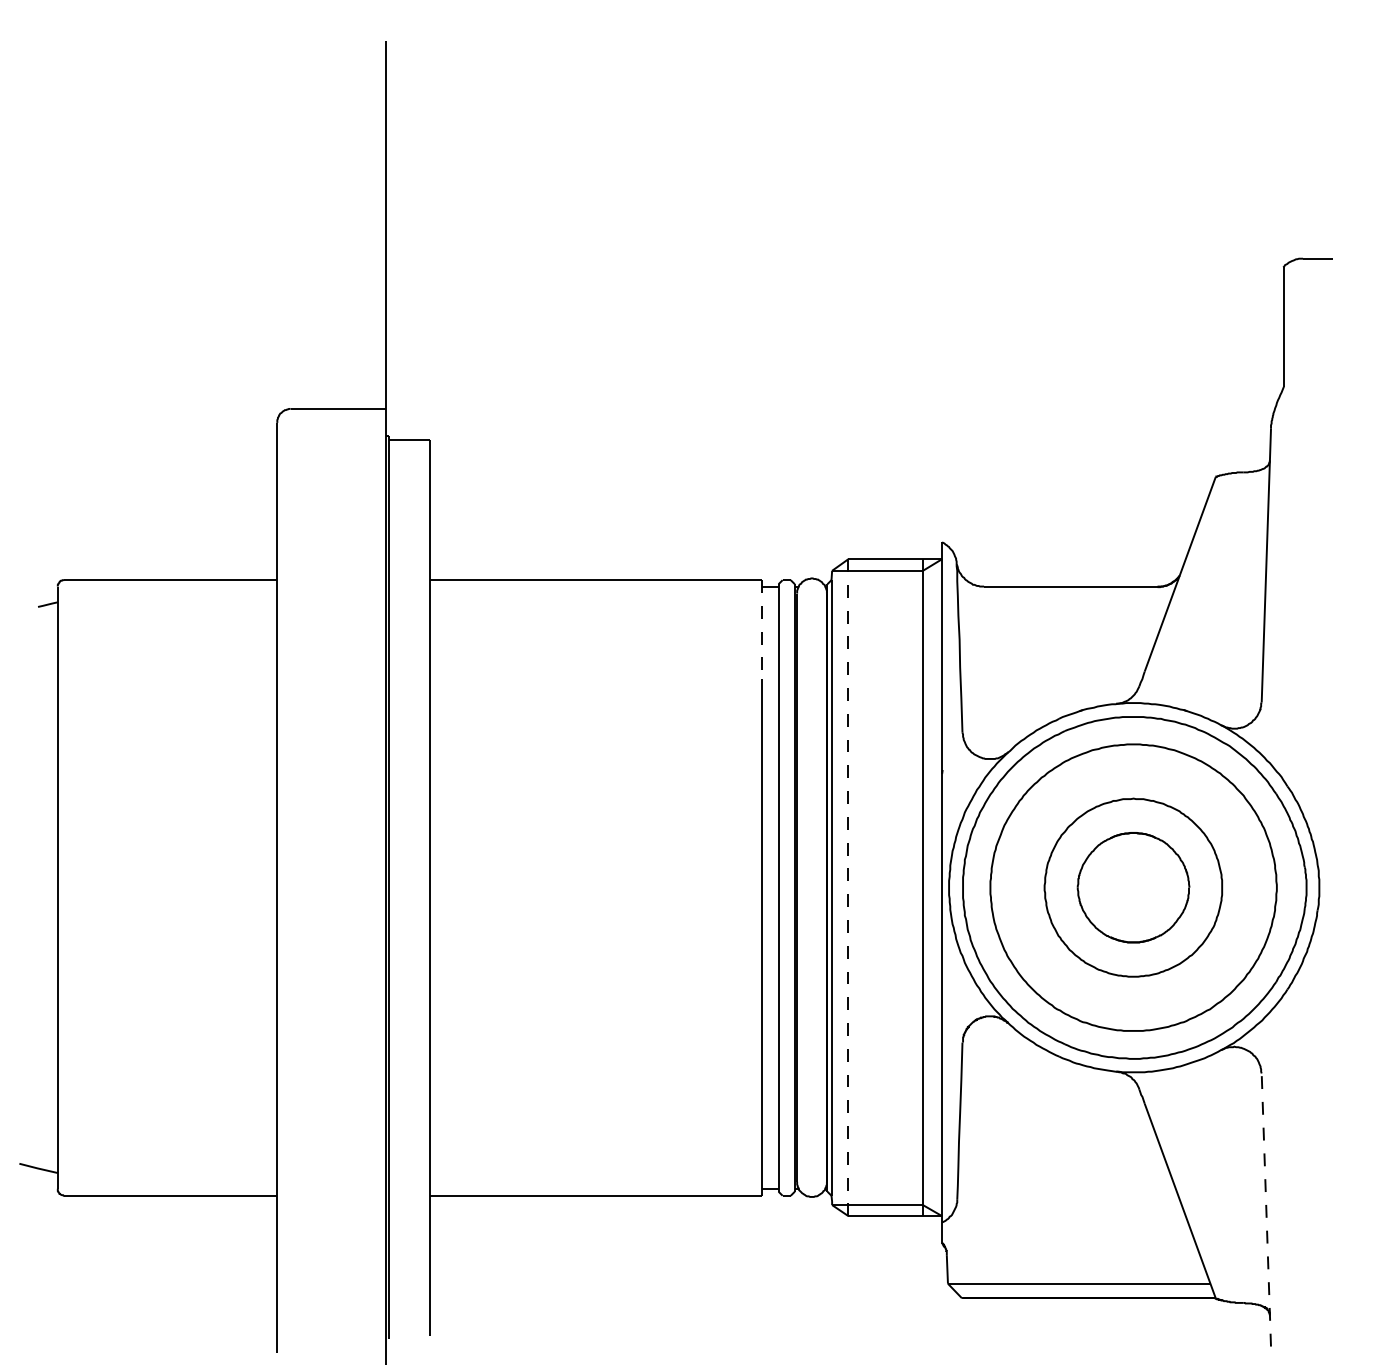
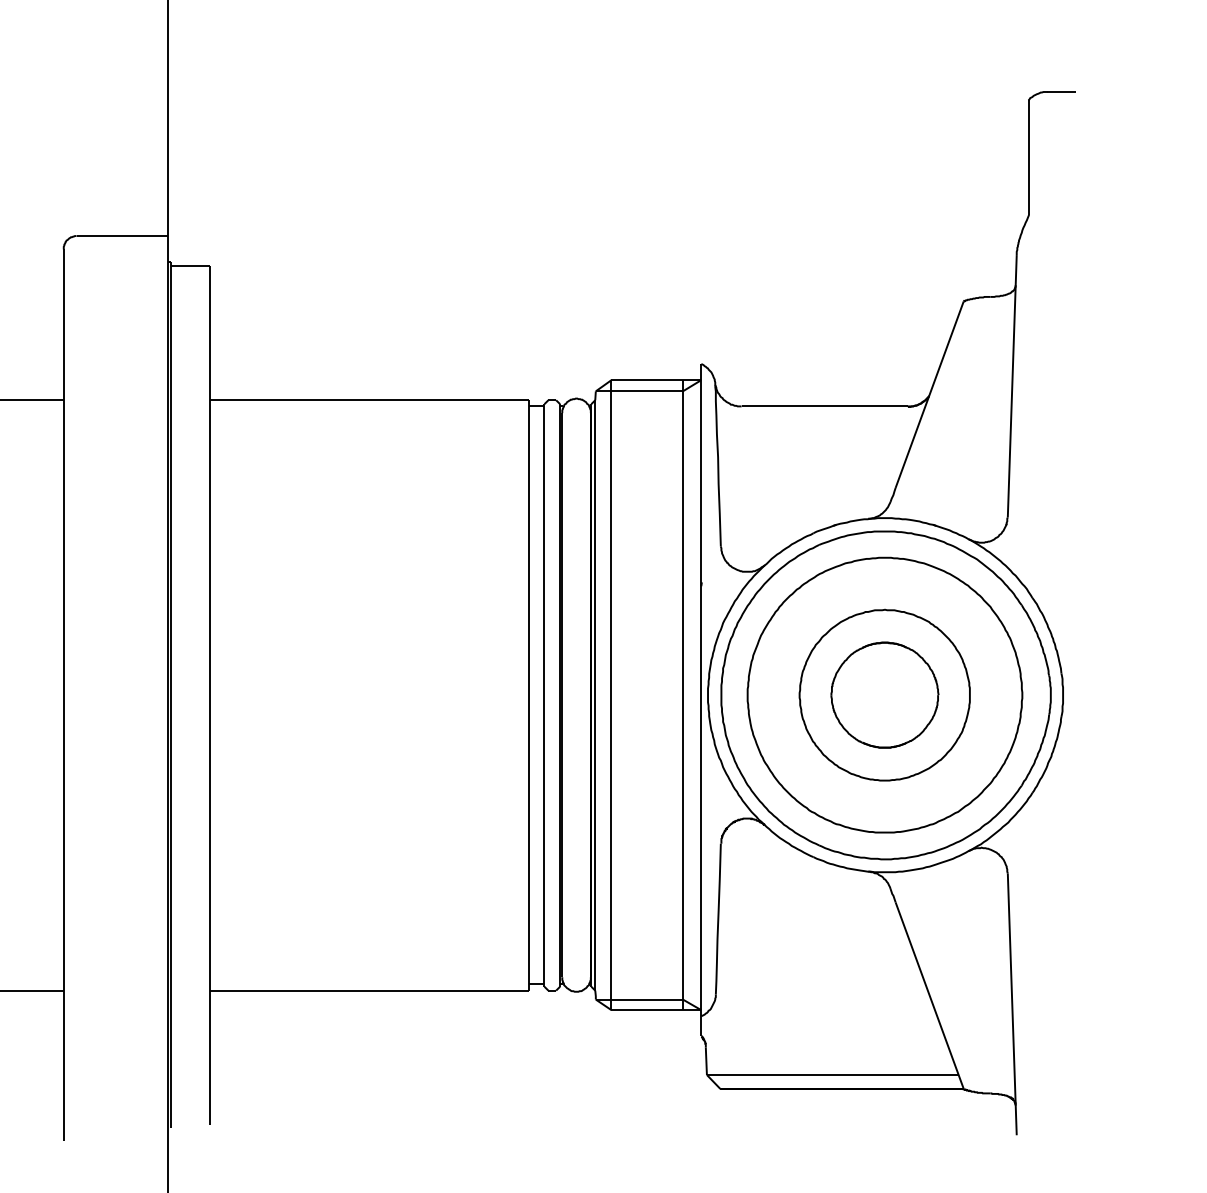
line: (762, 629) -> (529, 447), dashed -> solid
line: (848, 882) -> (611, 690), dashed -> solid
line: (1266, 1210) -> (1012, 1004), dashed -> solid

